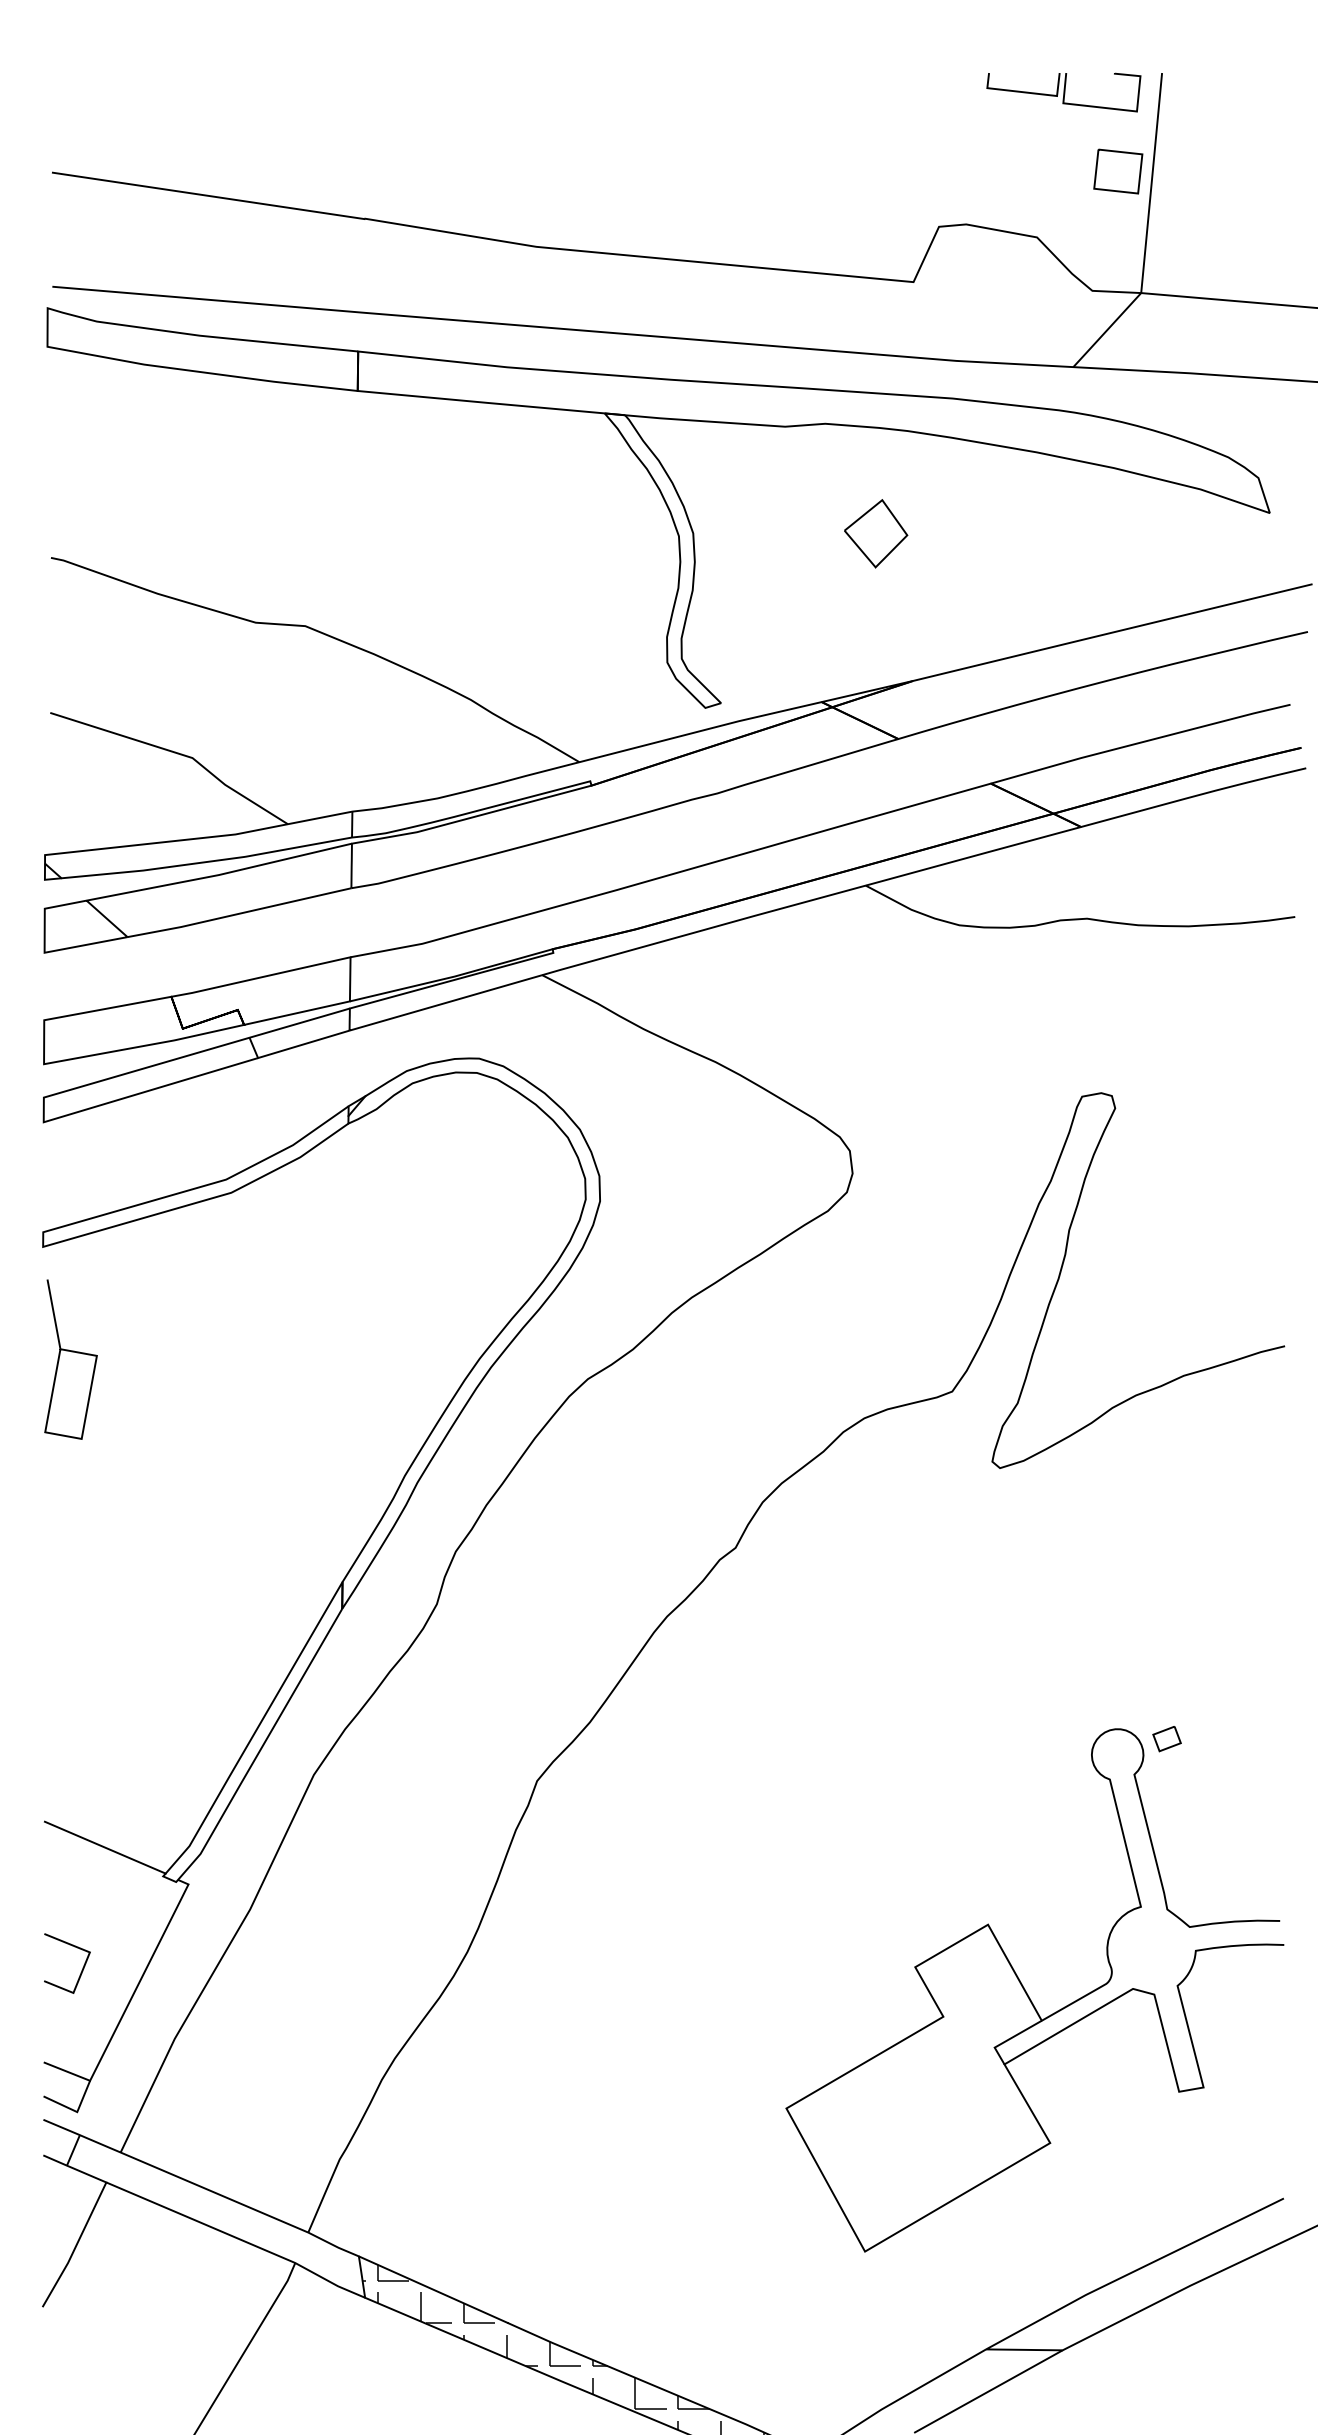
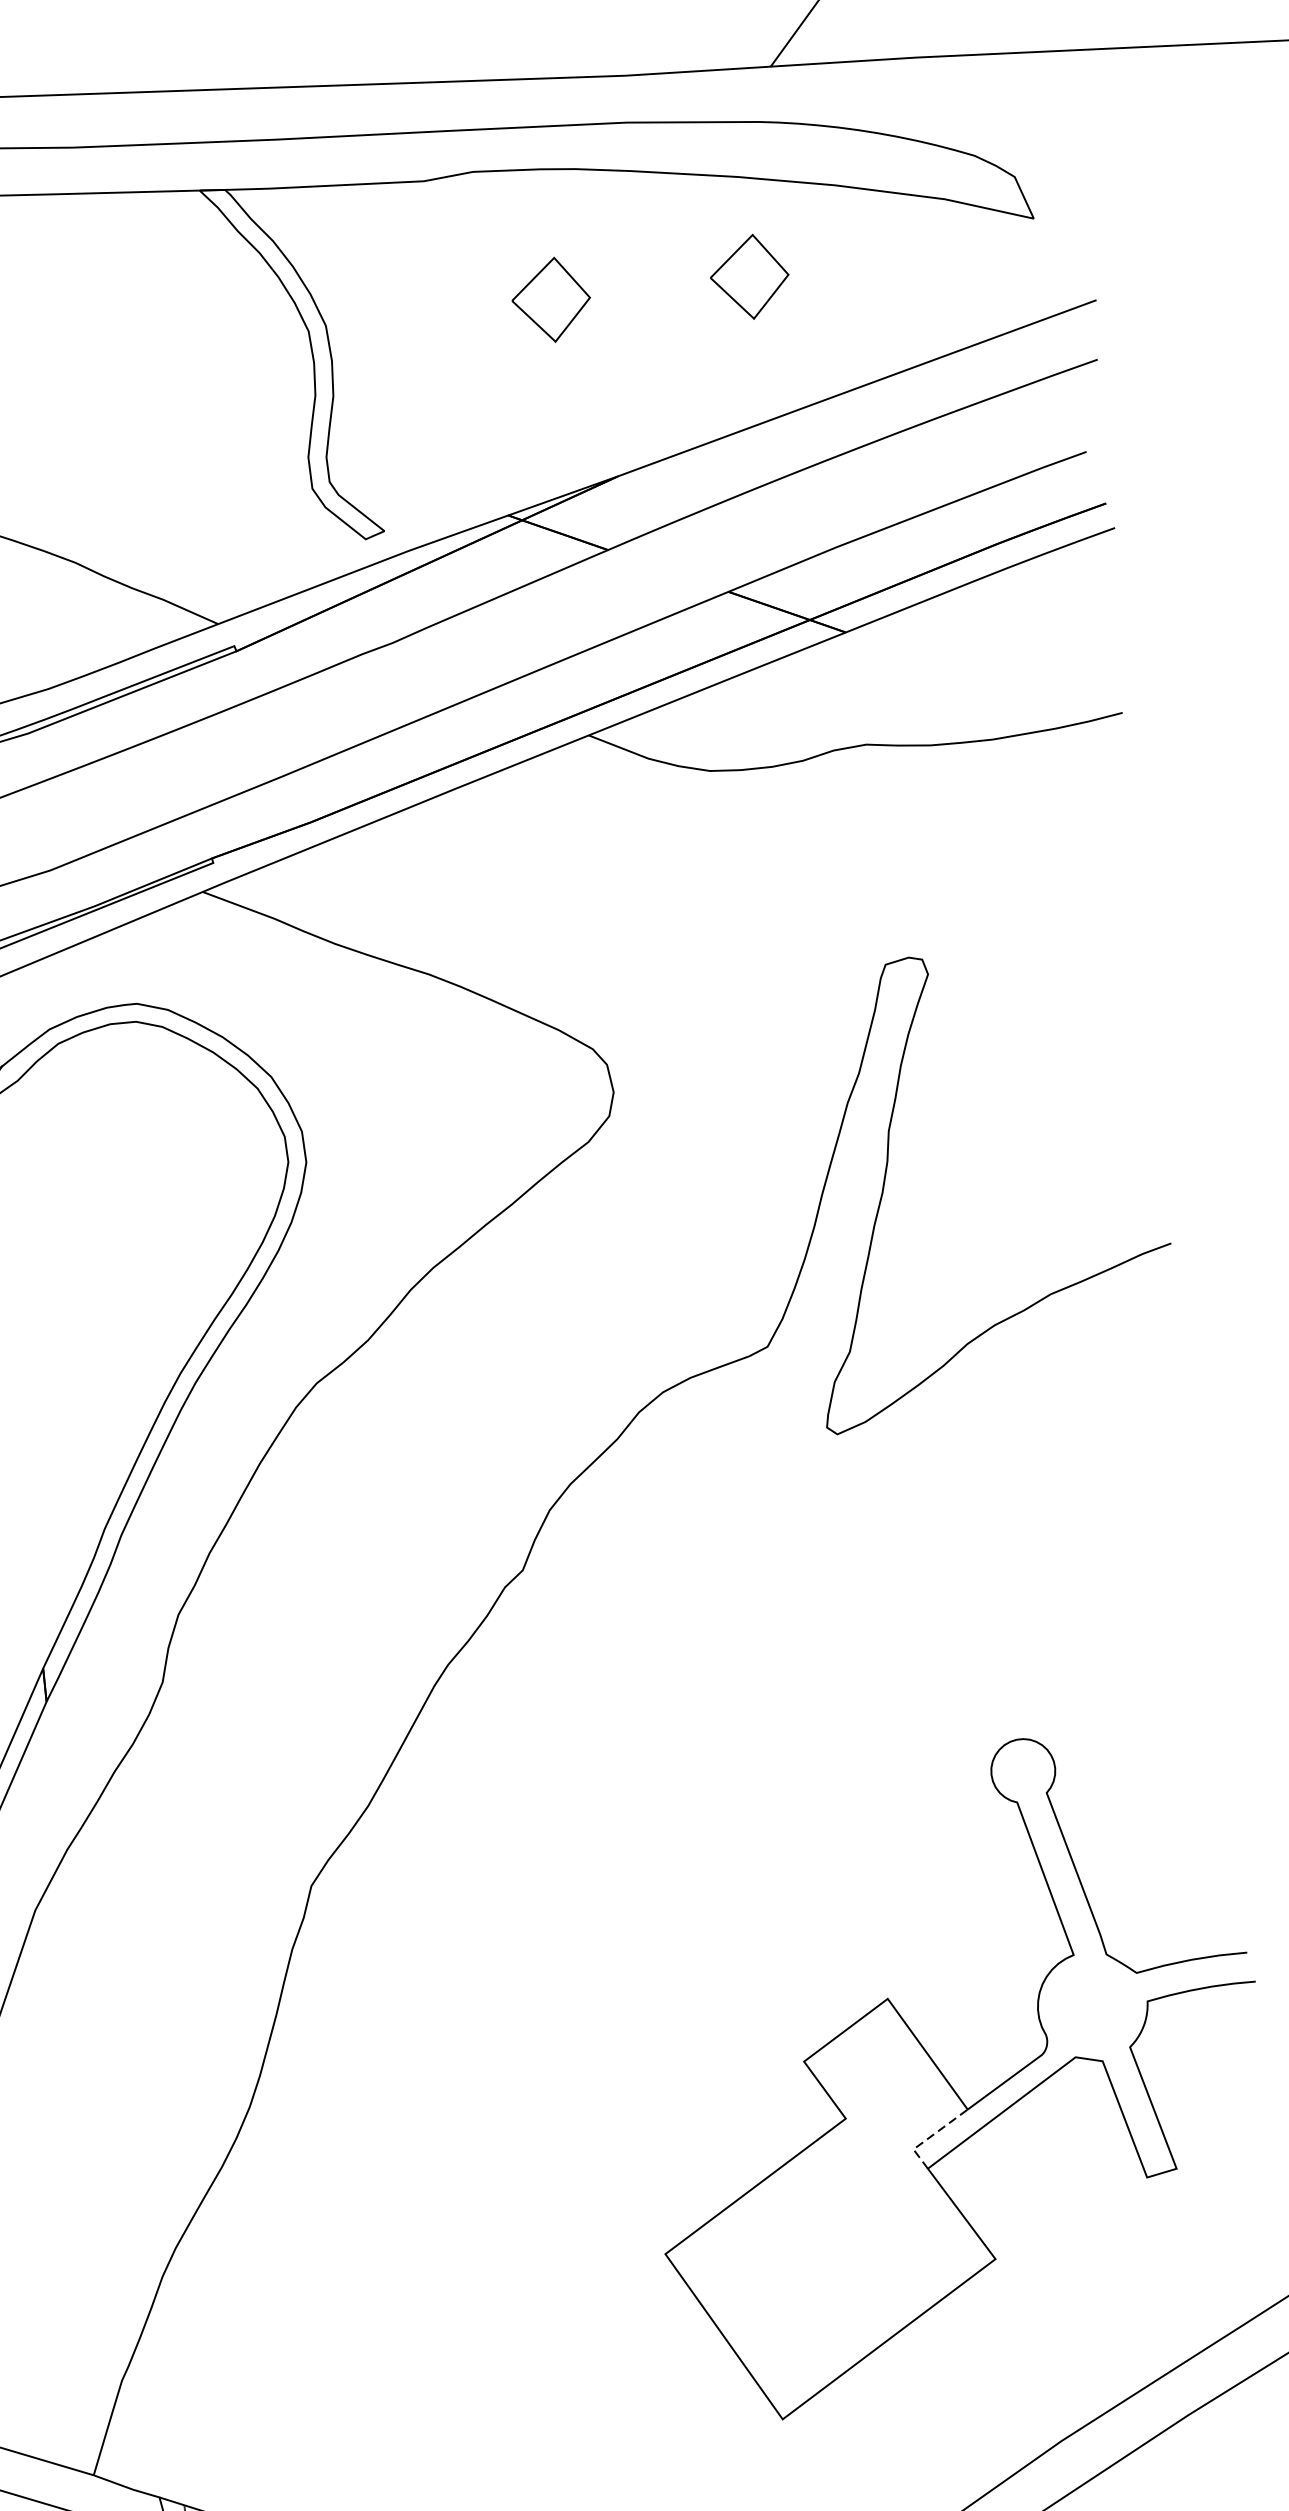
part: (1037, 533) -> (750, 276), added
part: (1166, 1739) -> (1081, 1745), removed
line: (1009, 2039) -> (930, 2137), solid -> dashed

